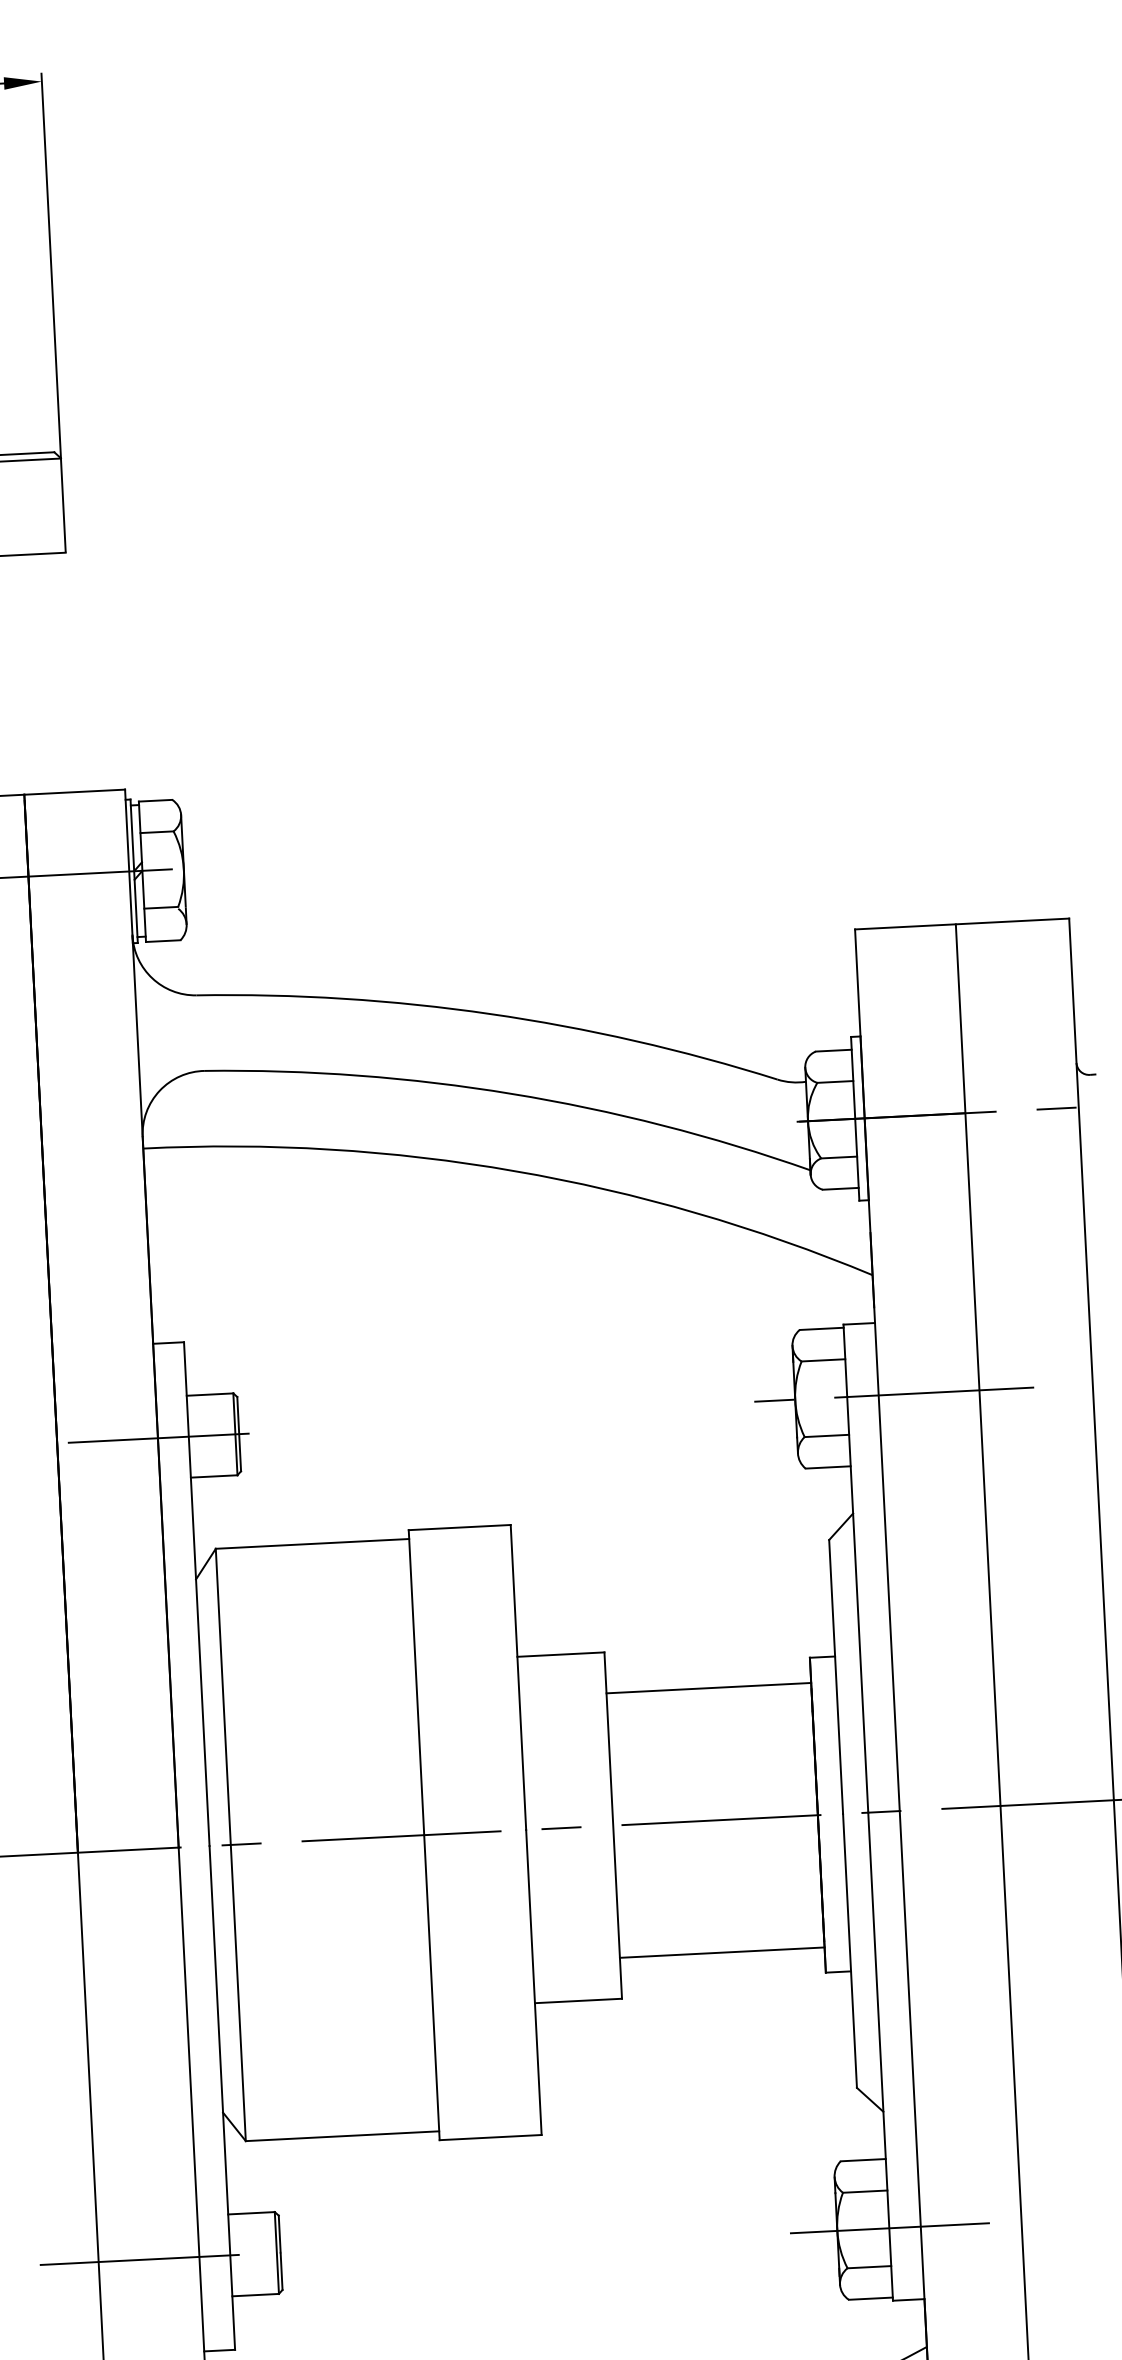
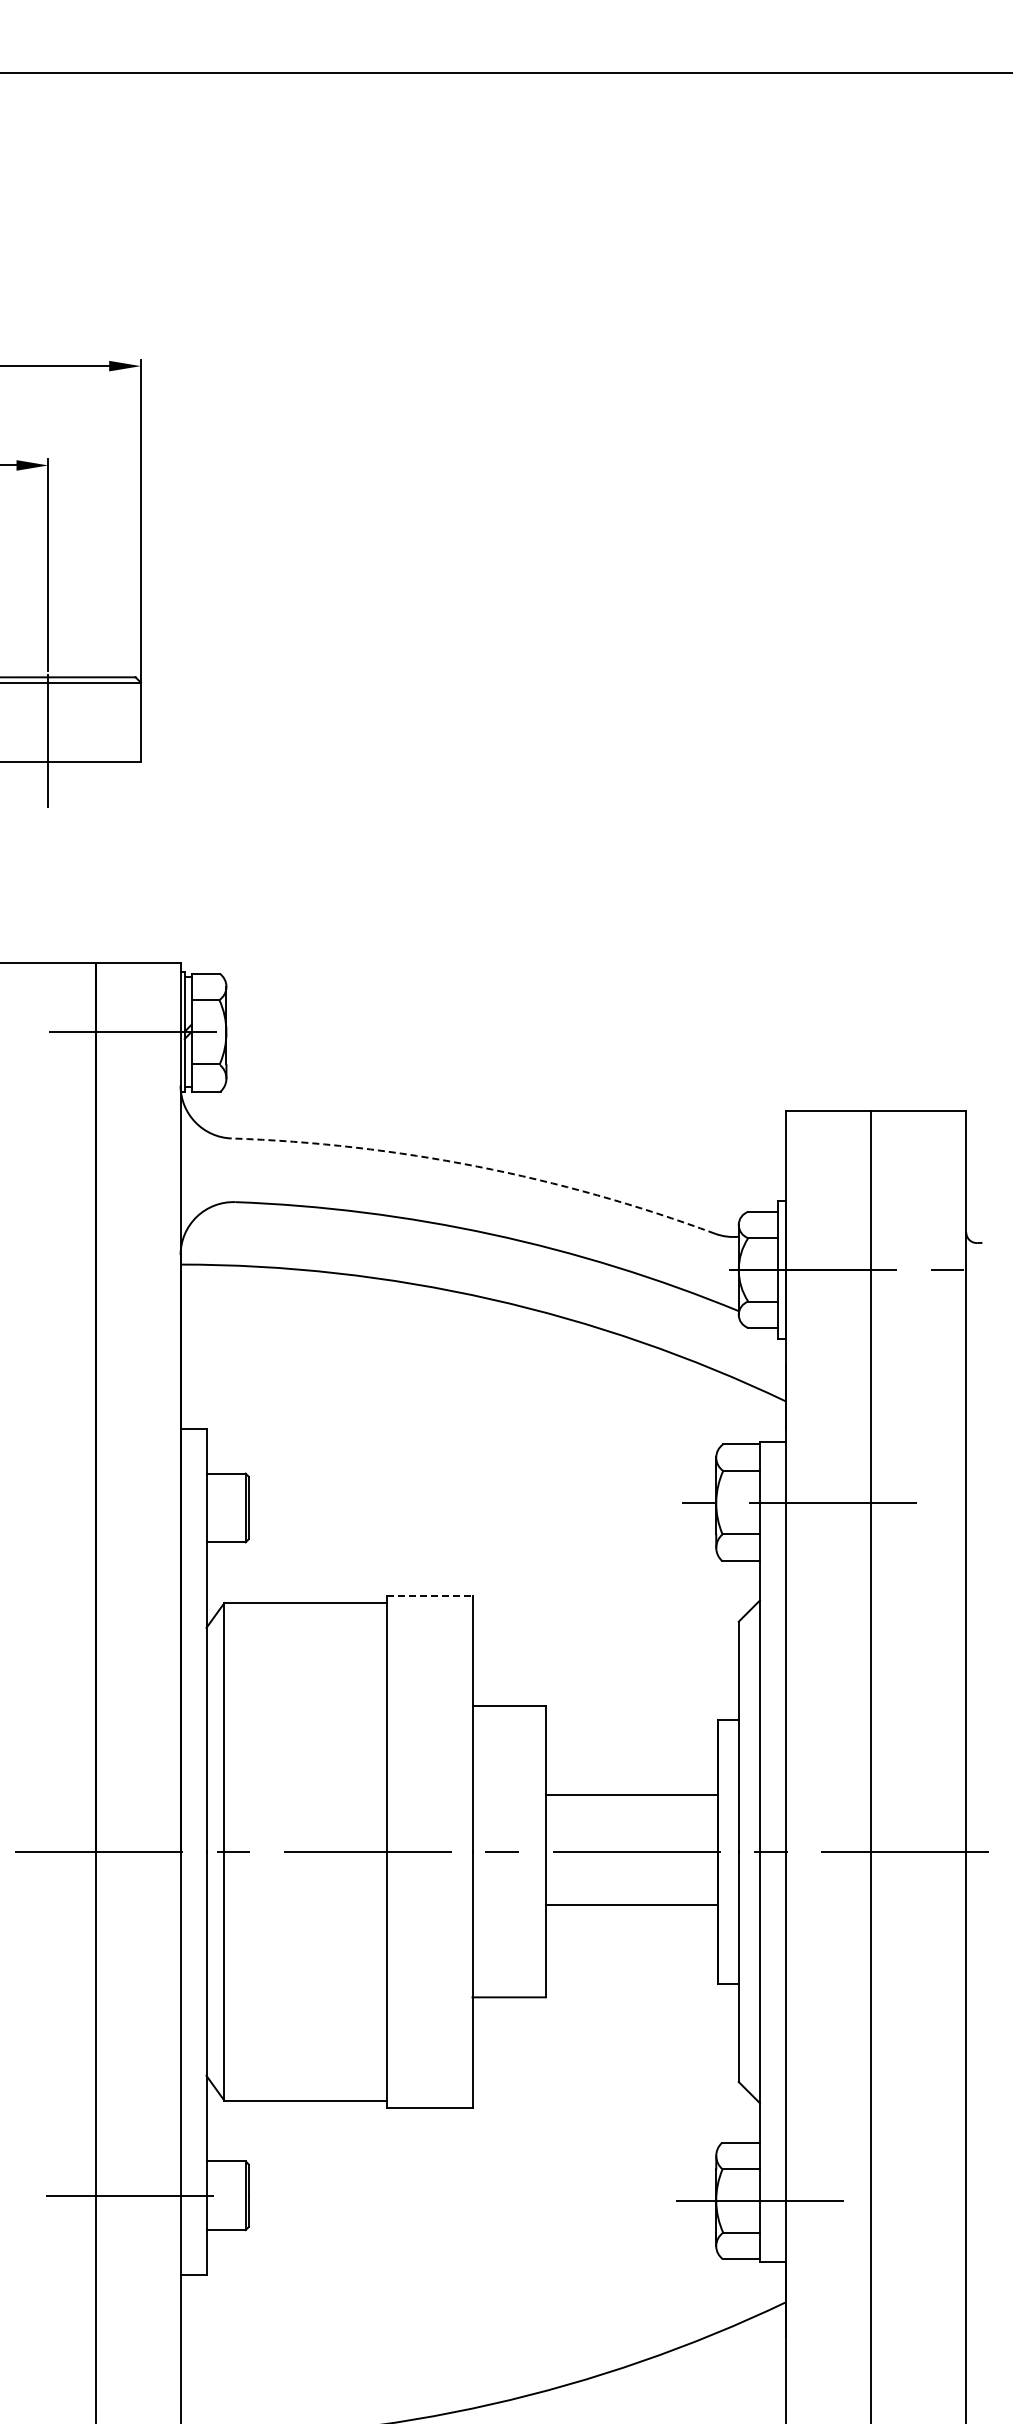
arc: (490, 1013) -> (477, 1166), solid -> dashed
line: (157, 1437) -> (180, 1507), removed
line: (459, 1527) -> (429, 1595), solid -> dashed
line: (708, 1687) -> (631, 1794), moved
line: (722, 1952) -> (631, 1904), moved

